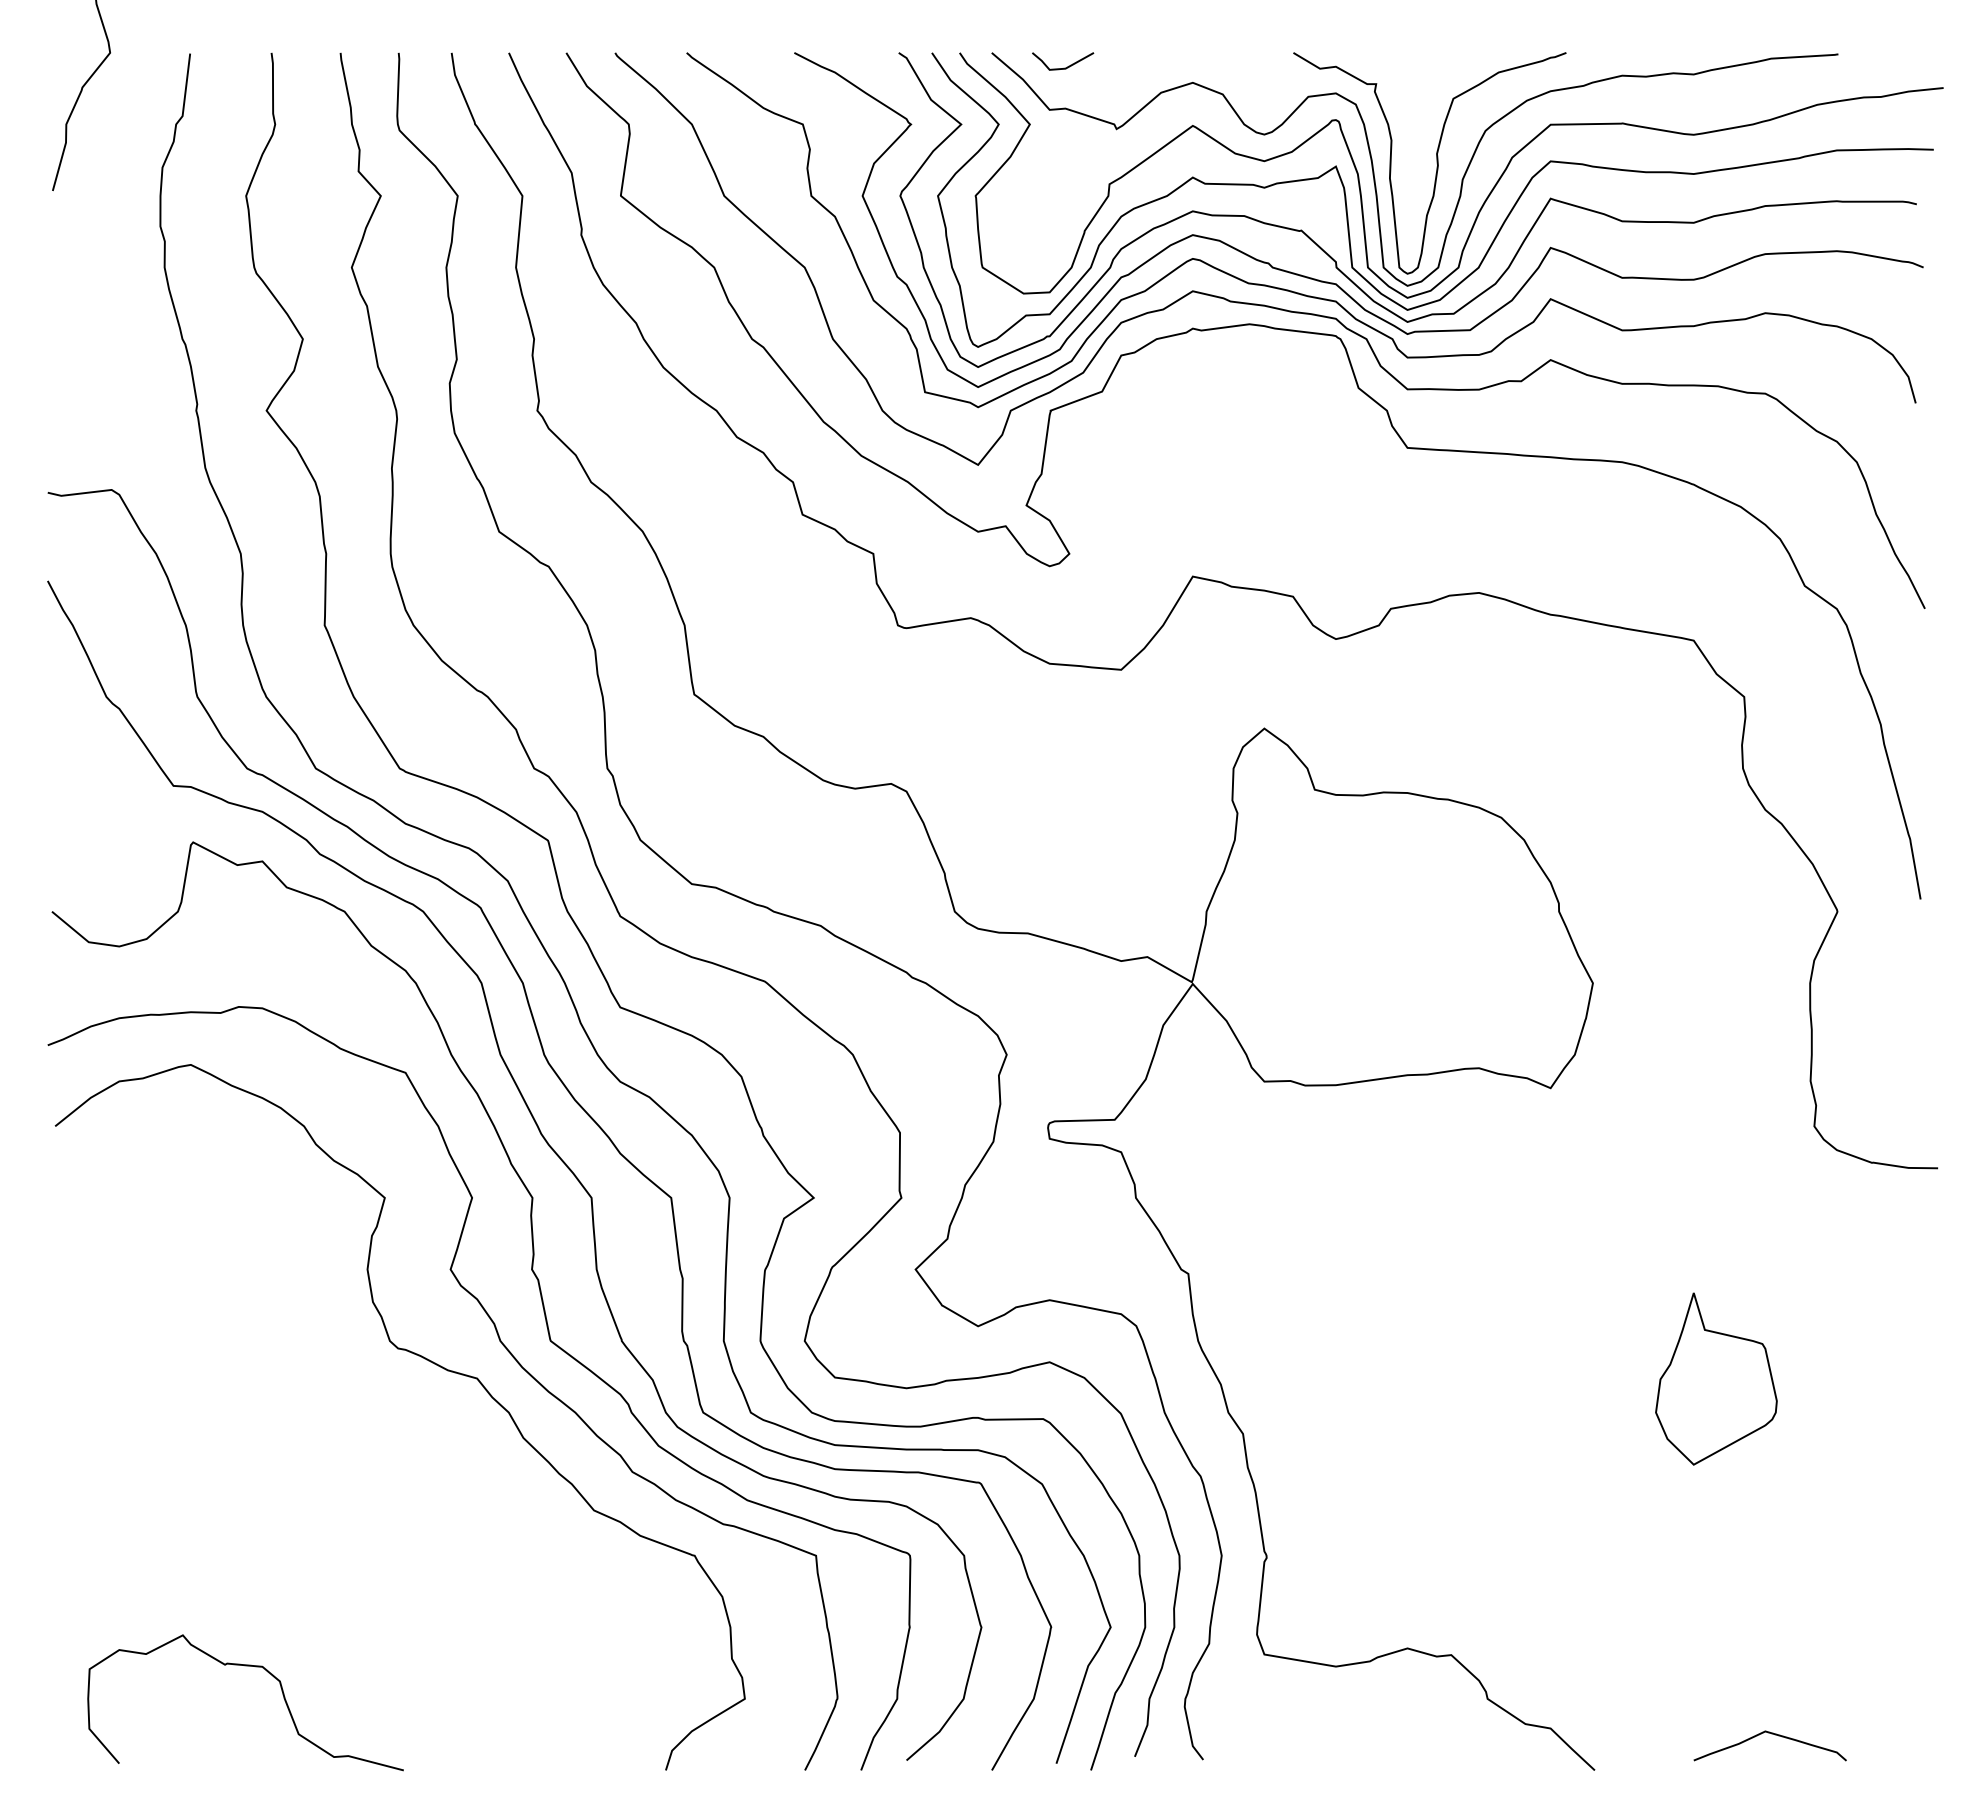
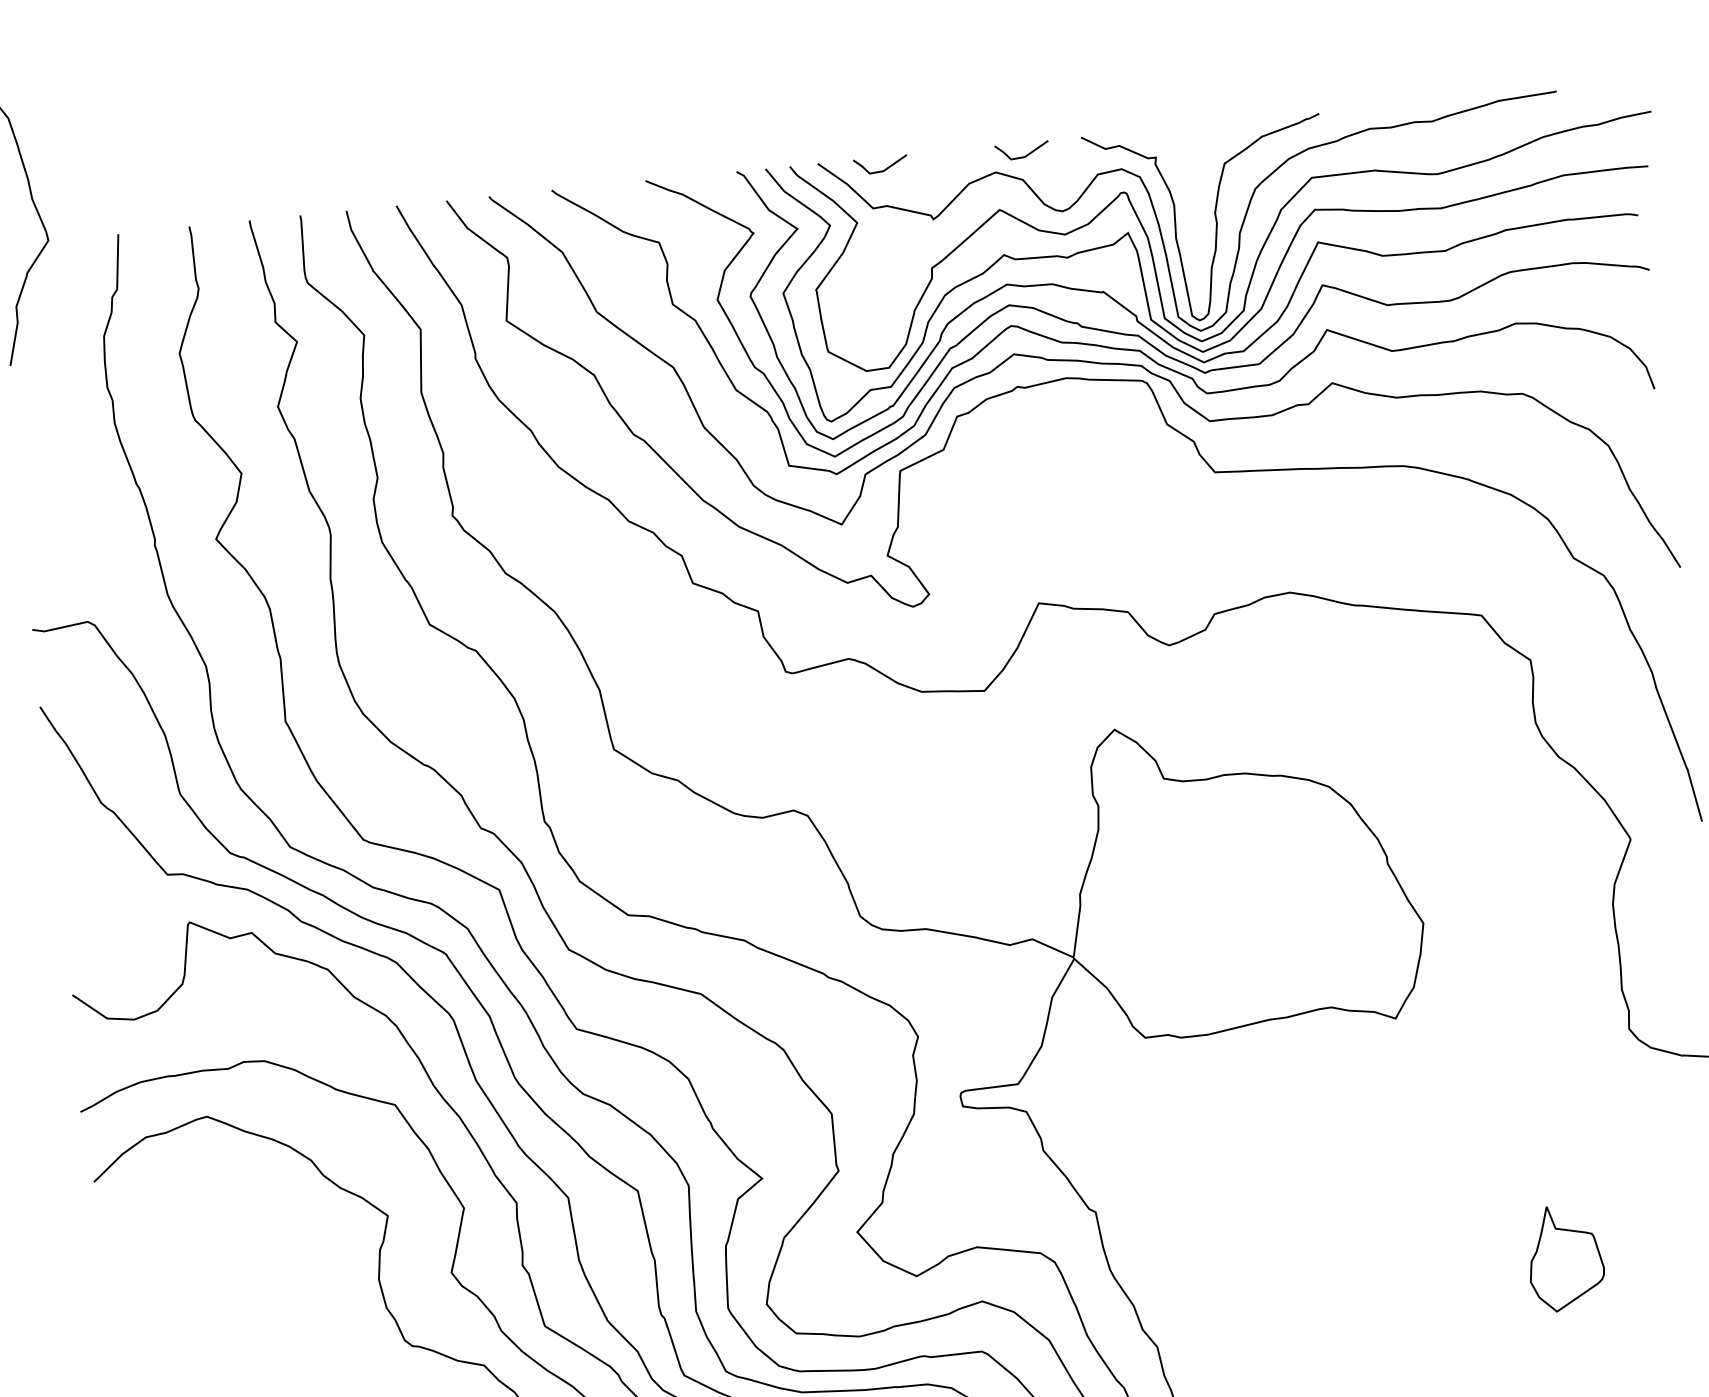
line: (1225, 67) -> (1023, 156), added
part: (1716, 1378) -> (1565, 1257), size x0.7

